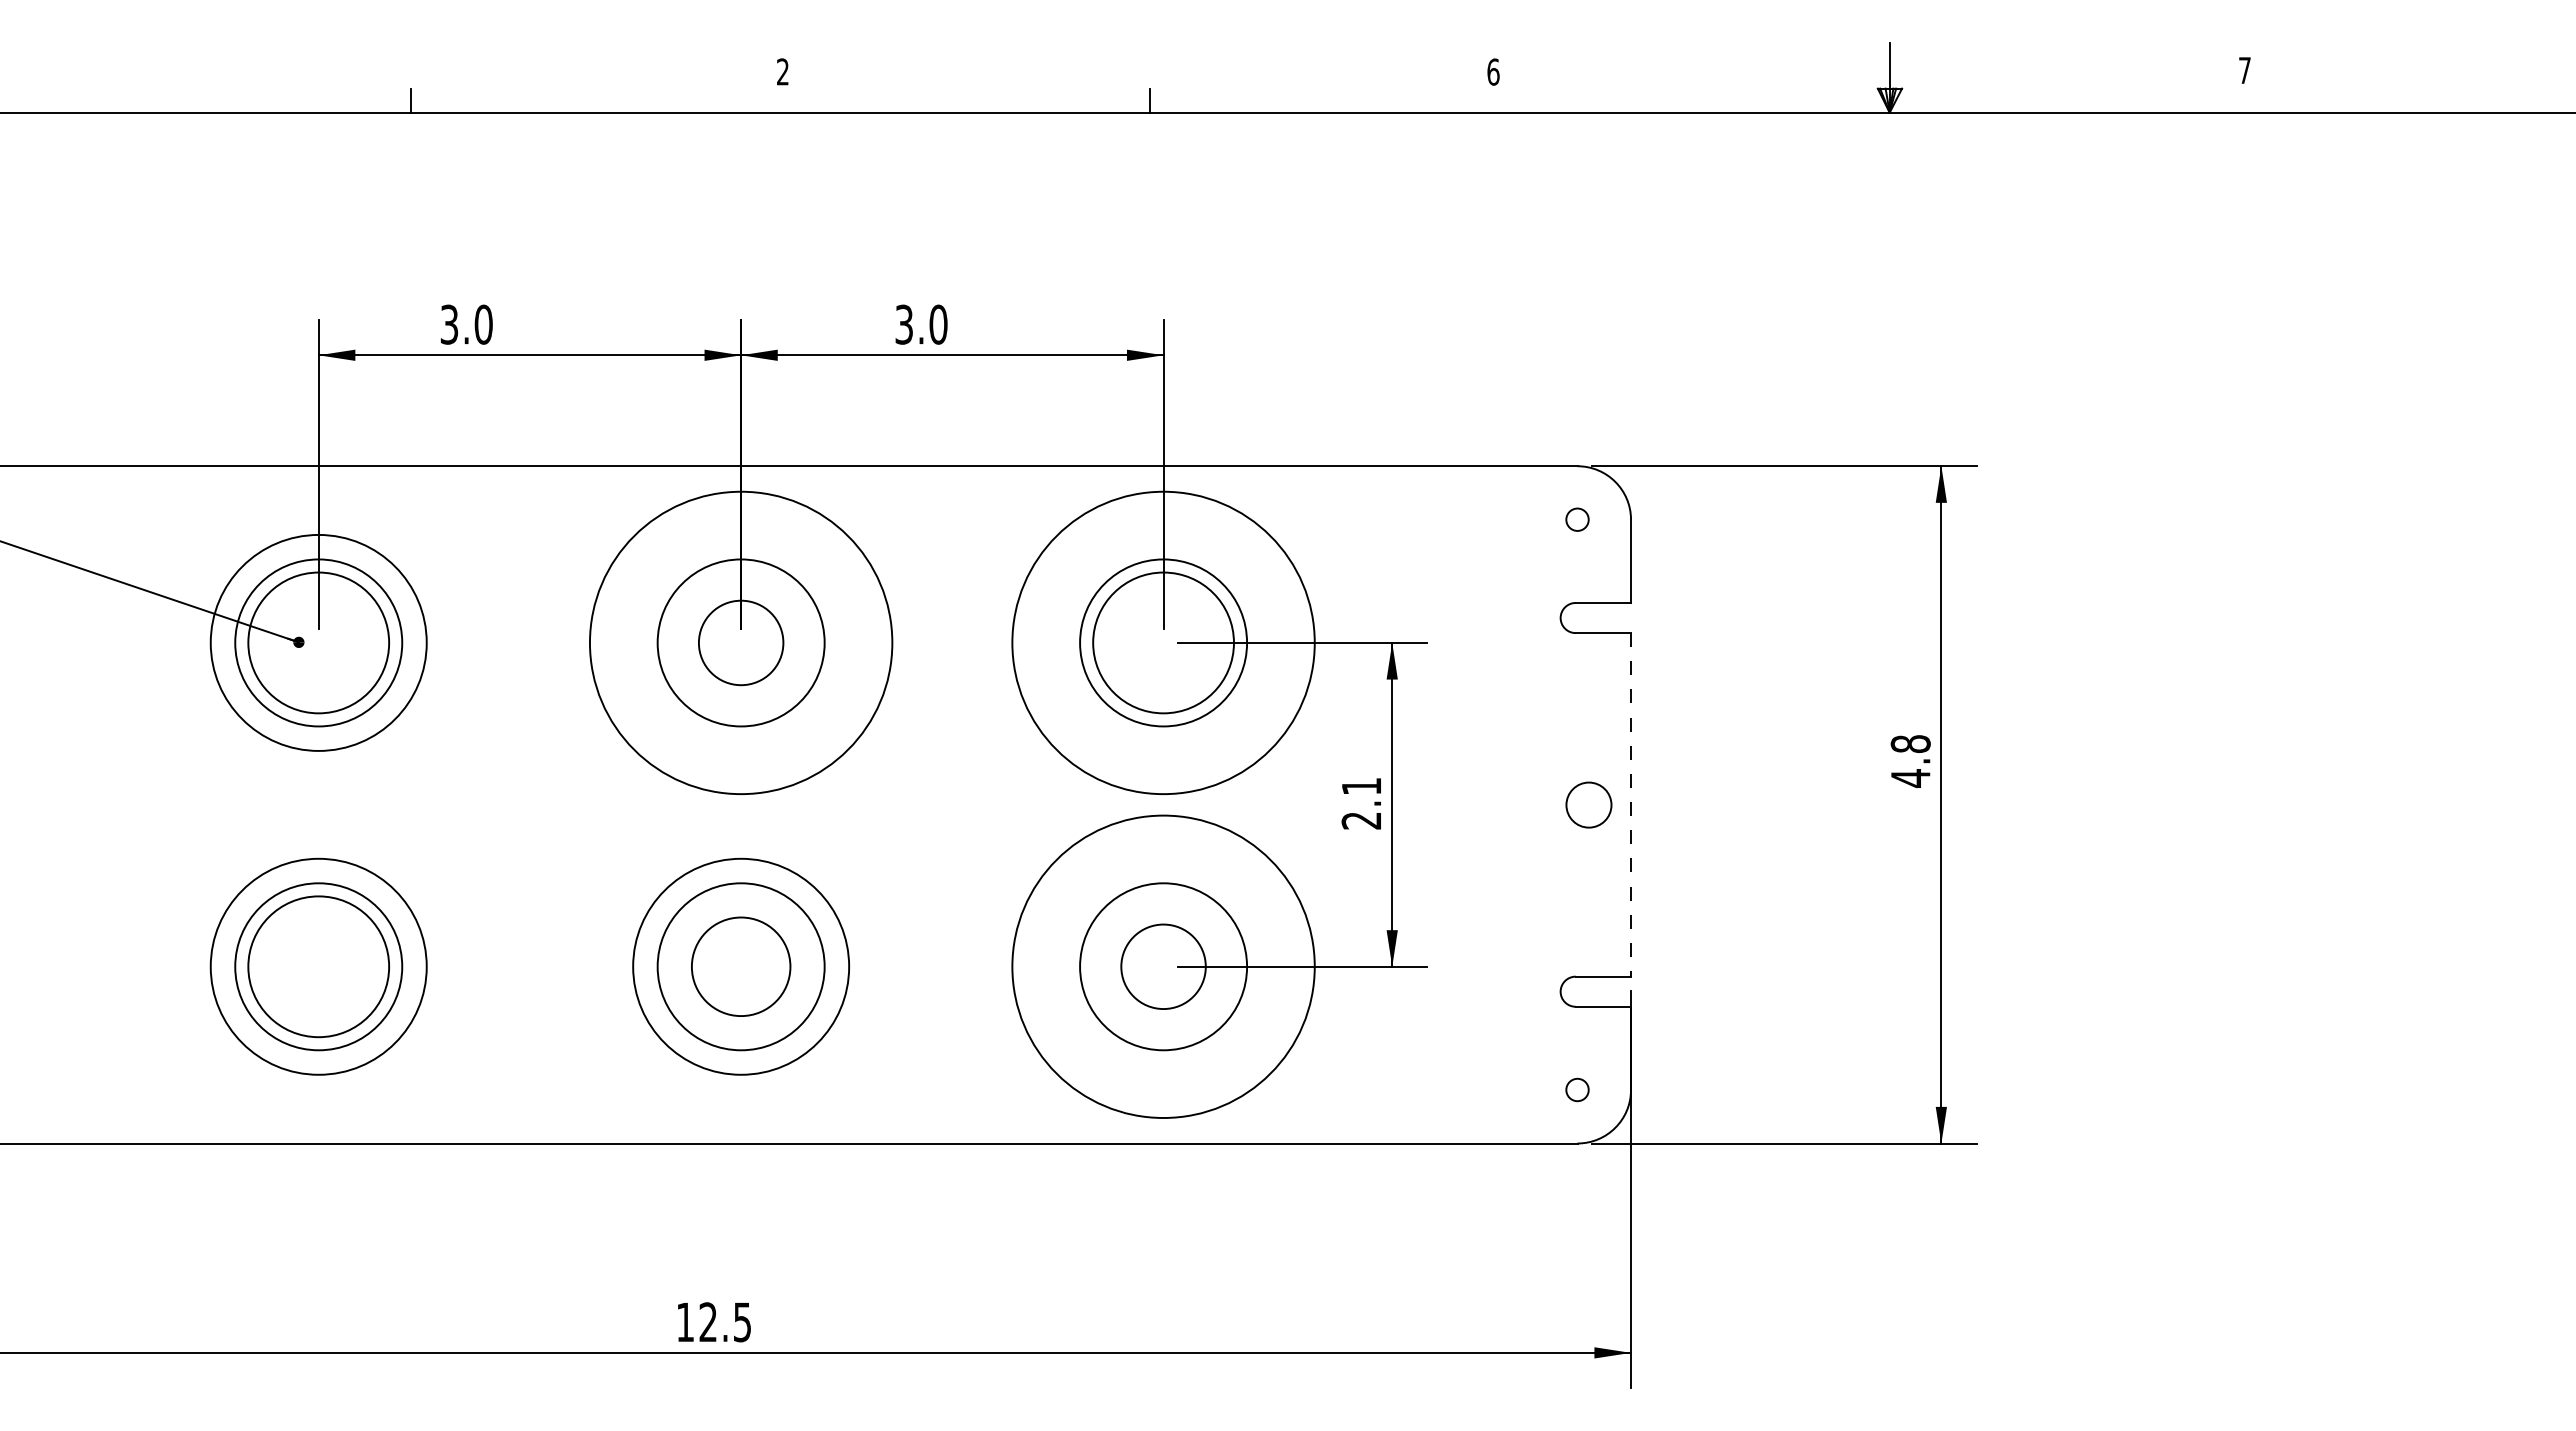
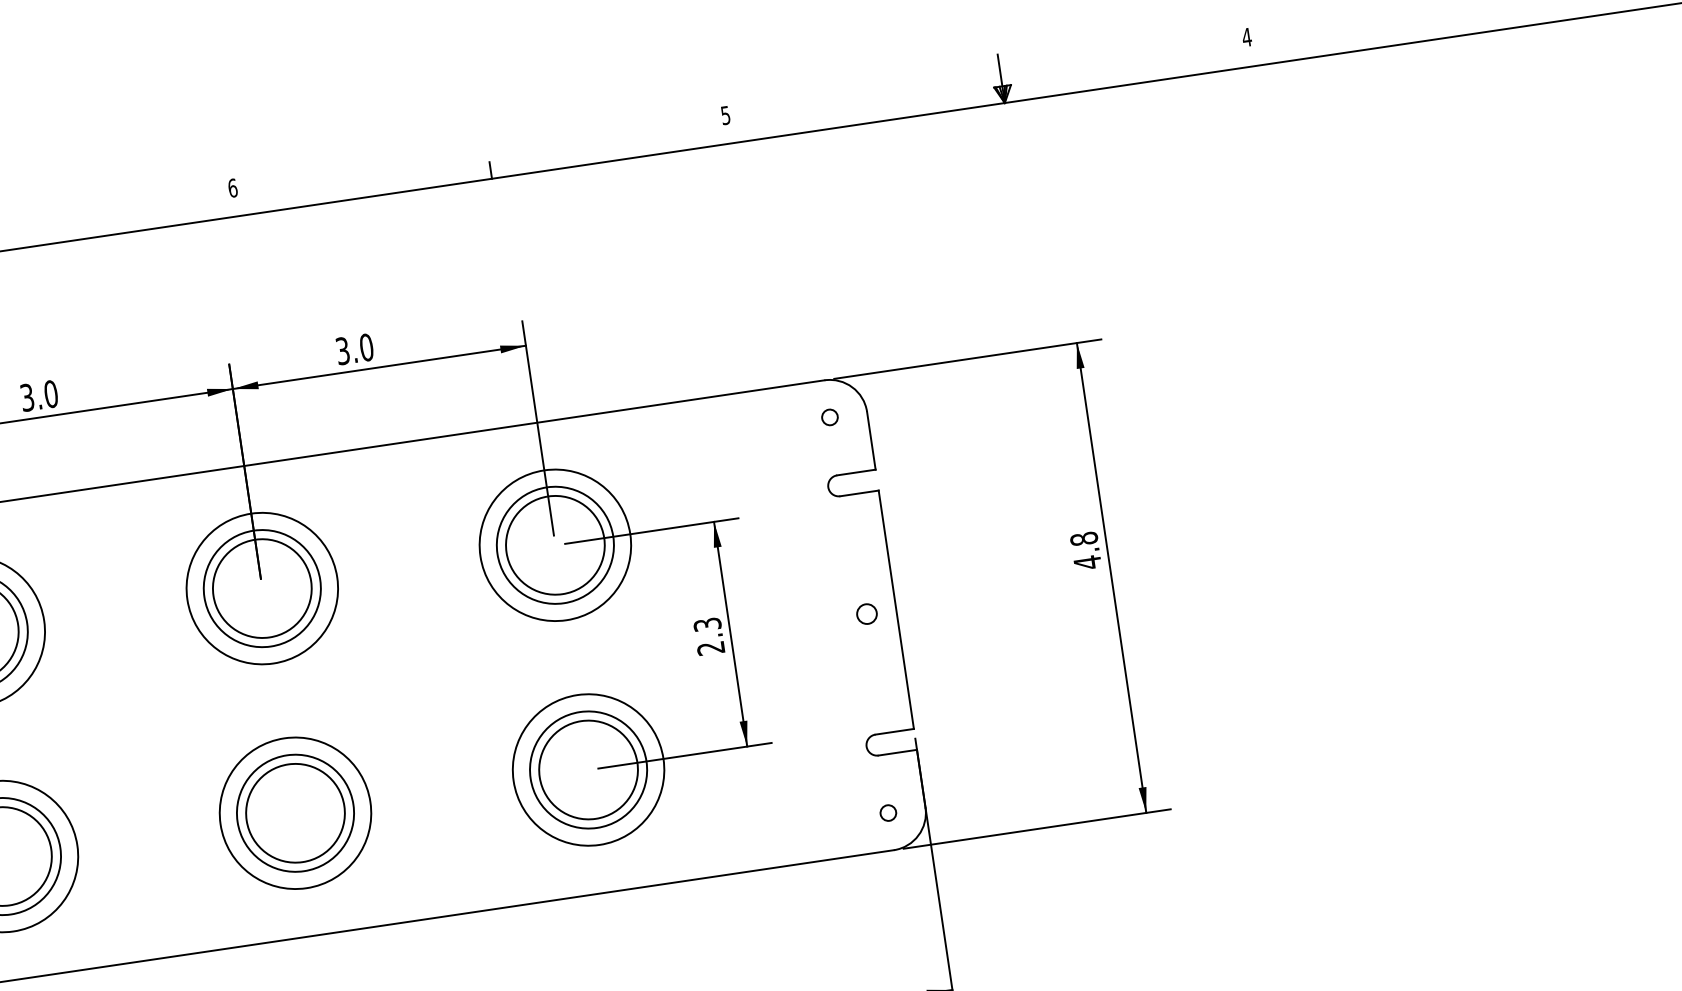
text: (2244, 70) -> (1246, 37), 7 -> 4
text: (783, 71) -> (233, 187), 2 -> 6
text: (1493, 71) -> (725, 115), 6 -> 5
circle: (740, 642) -> (261, 588), size x1.67
circle: (741, 642) -> (262, 588), size x0.71
circle: (1163, 642) -> (555, 545), size x0.71
text: (1361, 786) -> (707, 624), 2.1 -> 2.3
circle: (1588, 804) -> (866, 613), size x0.62
line: (1631, 804) -> (896, 609), dashed -> solid
circle: (740, 966) -> (295, 813), size x1.43
circle: (1163, 966) -> (588, 769), size x0.71
circle: (1163, 966) -> (588, 769), size x1.67

